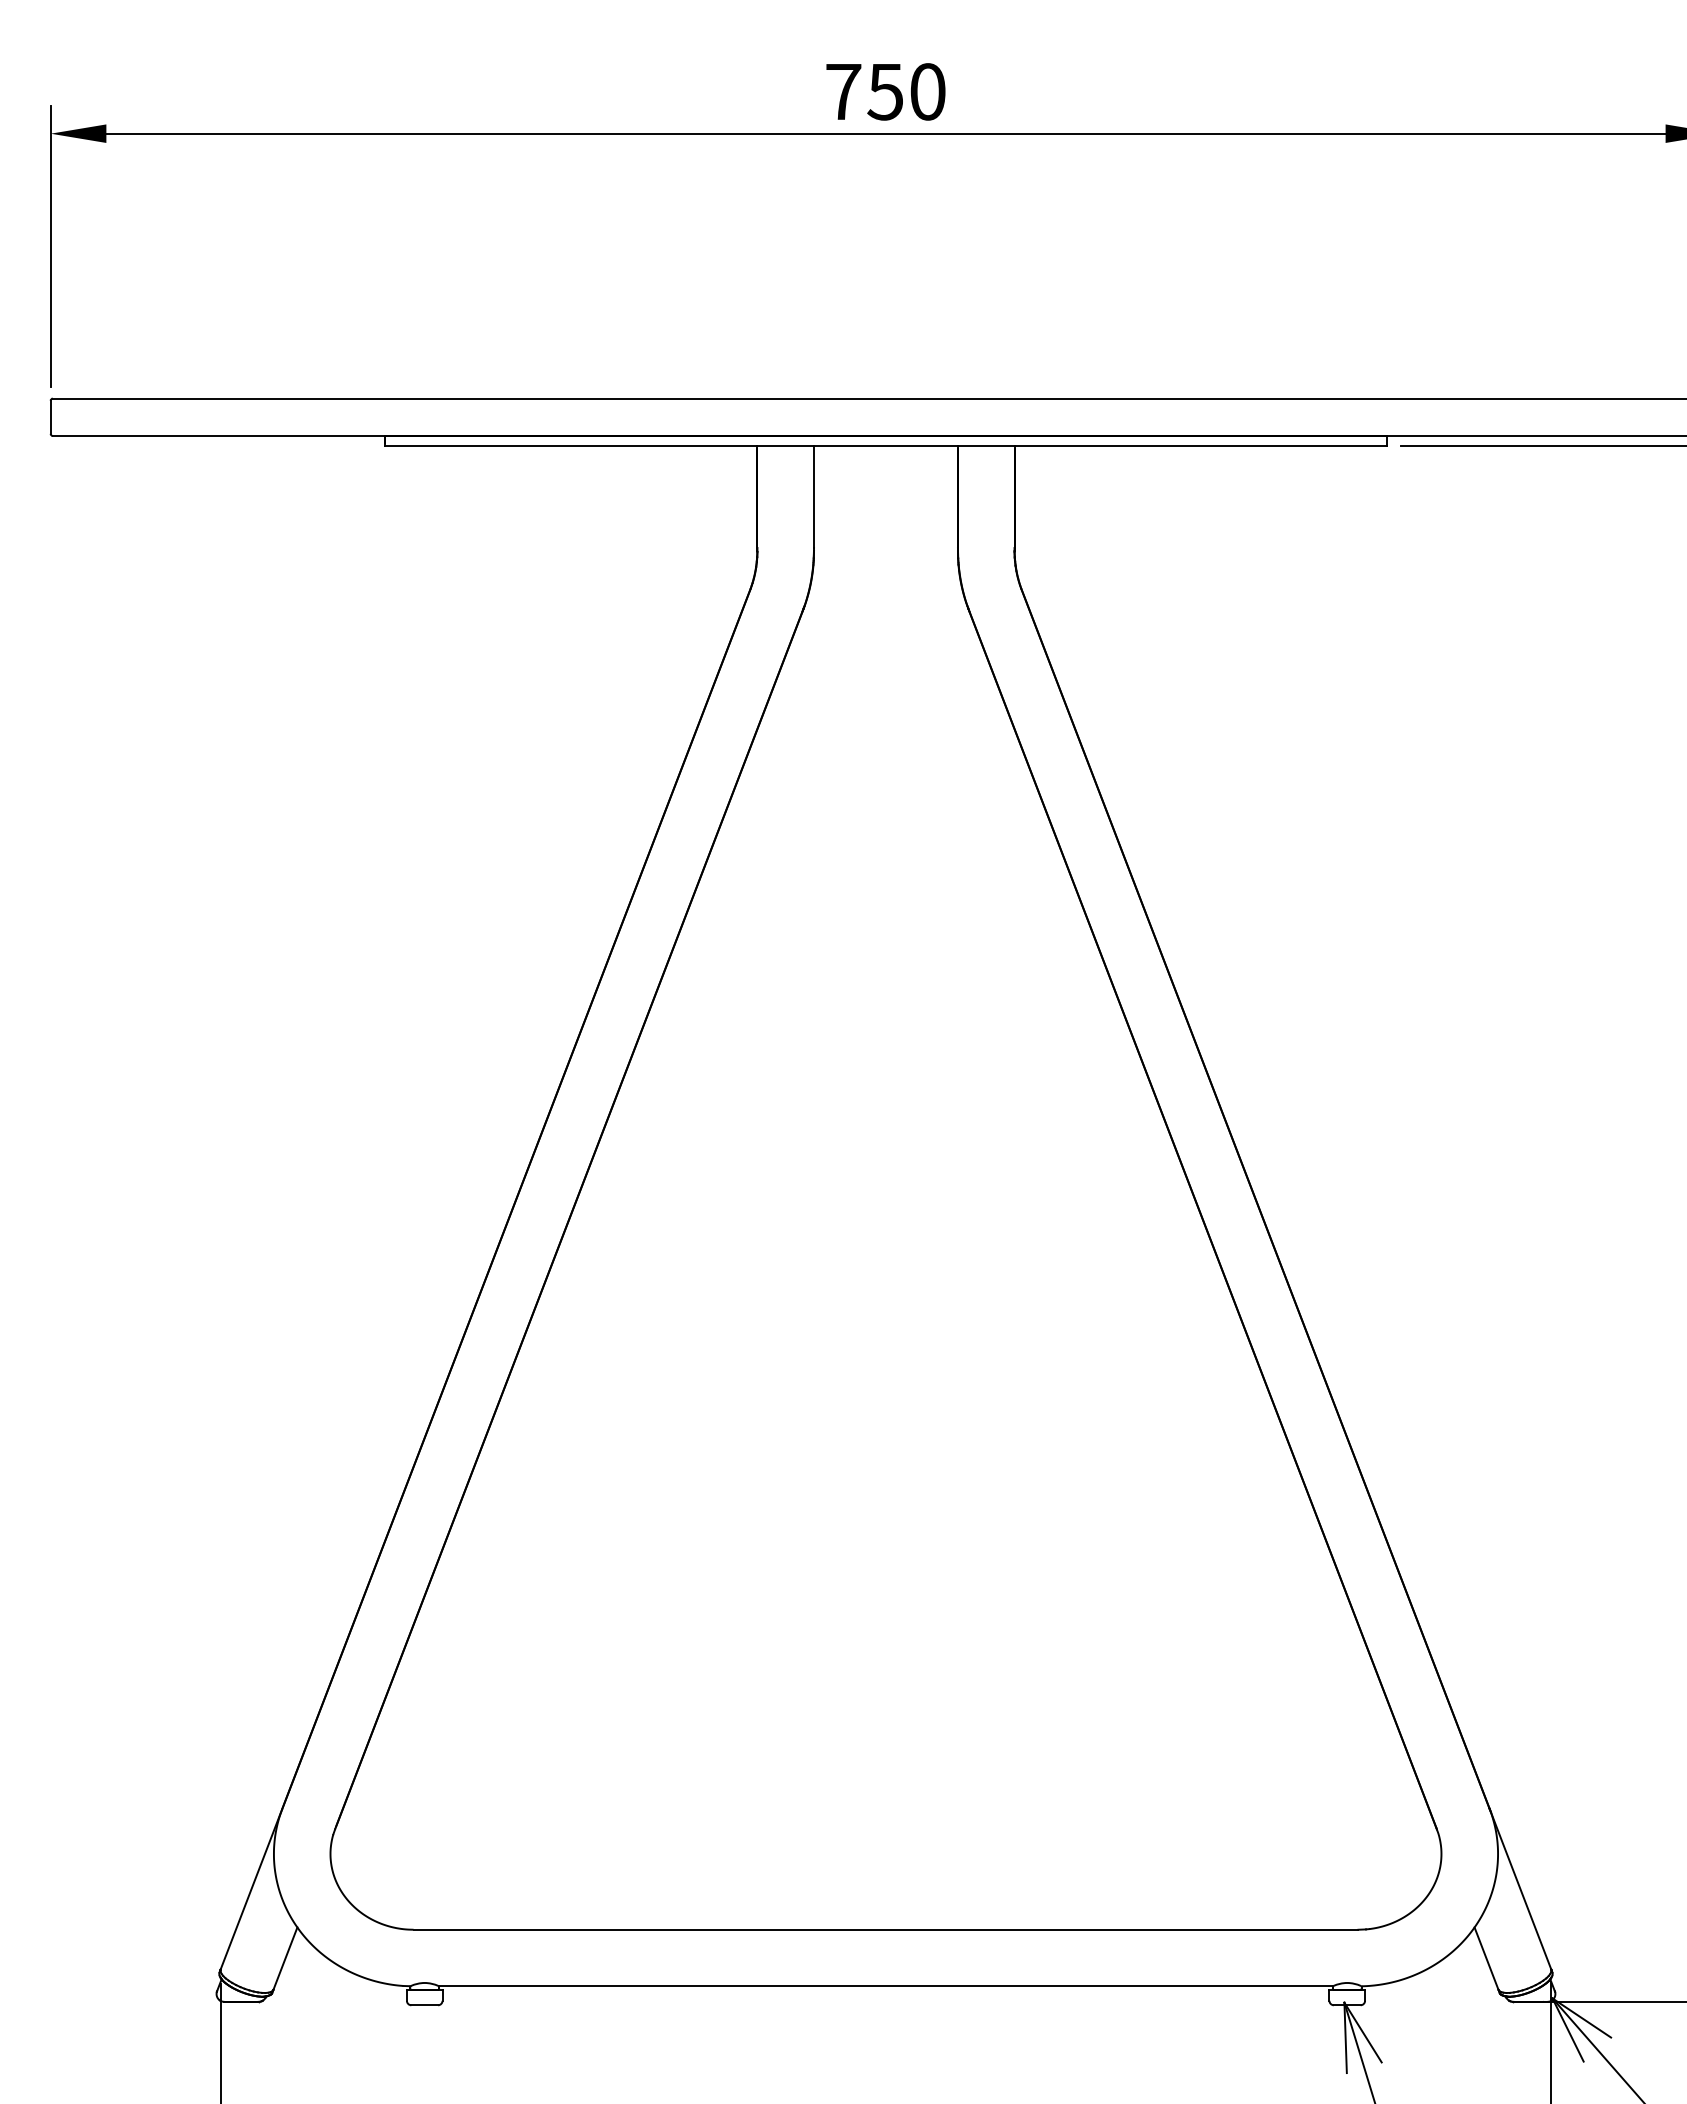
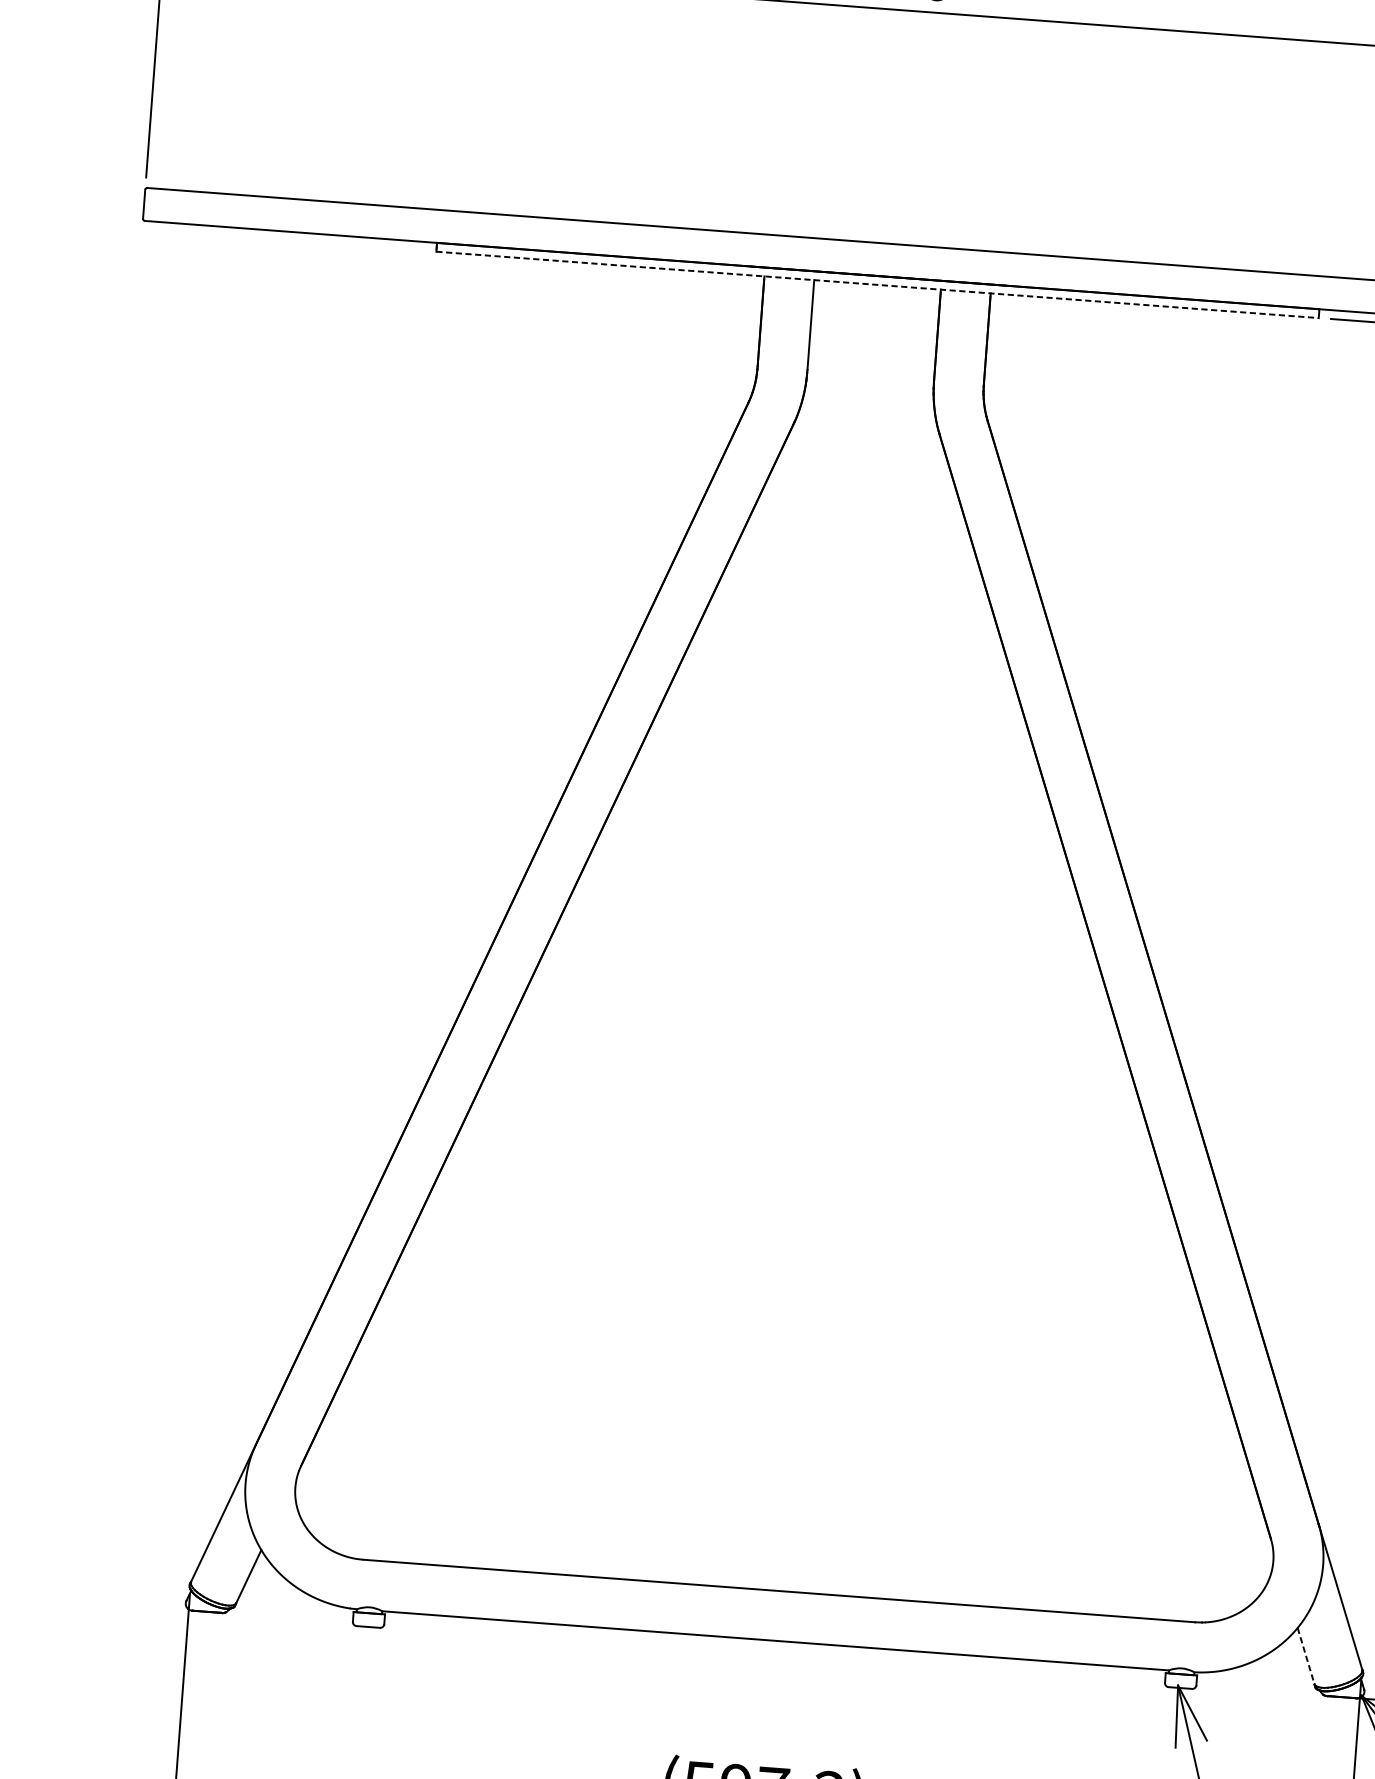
line: (886, 446) -> (877, 285), solid -> dashed
line: (1486, 1959) -> (1306, 1656), solid -> dashed

